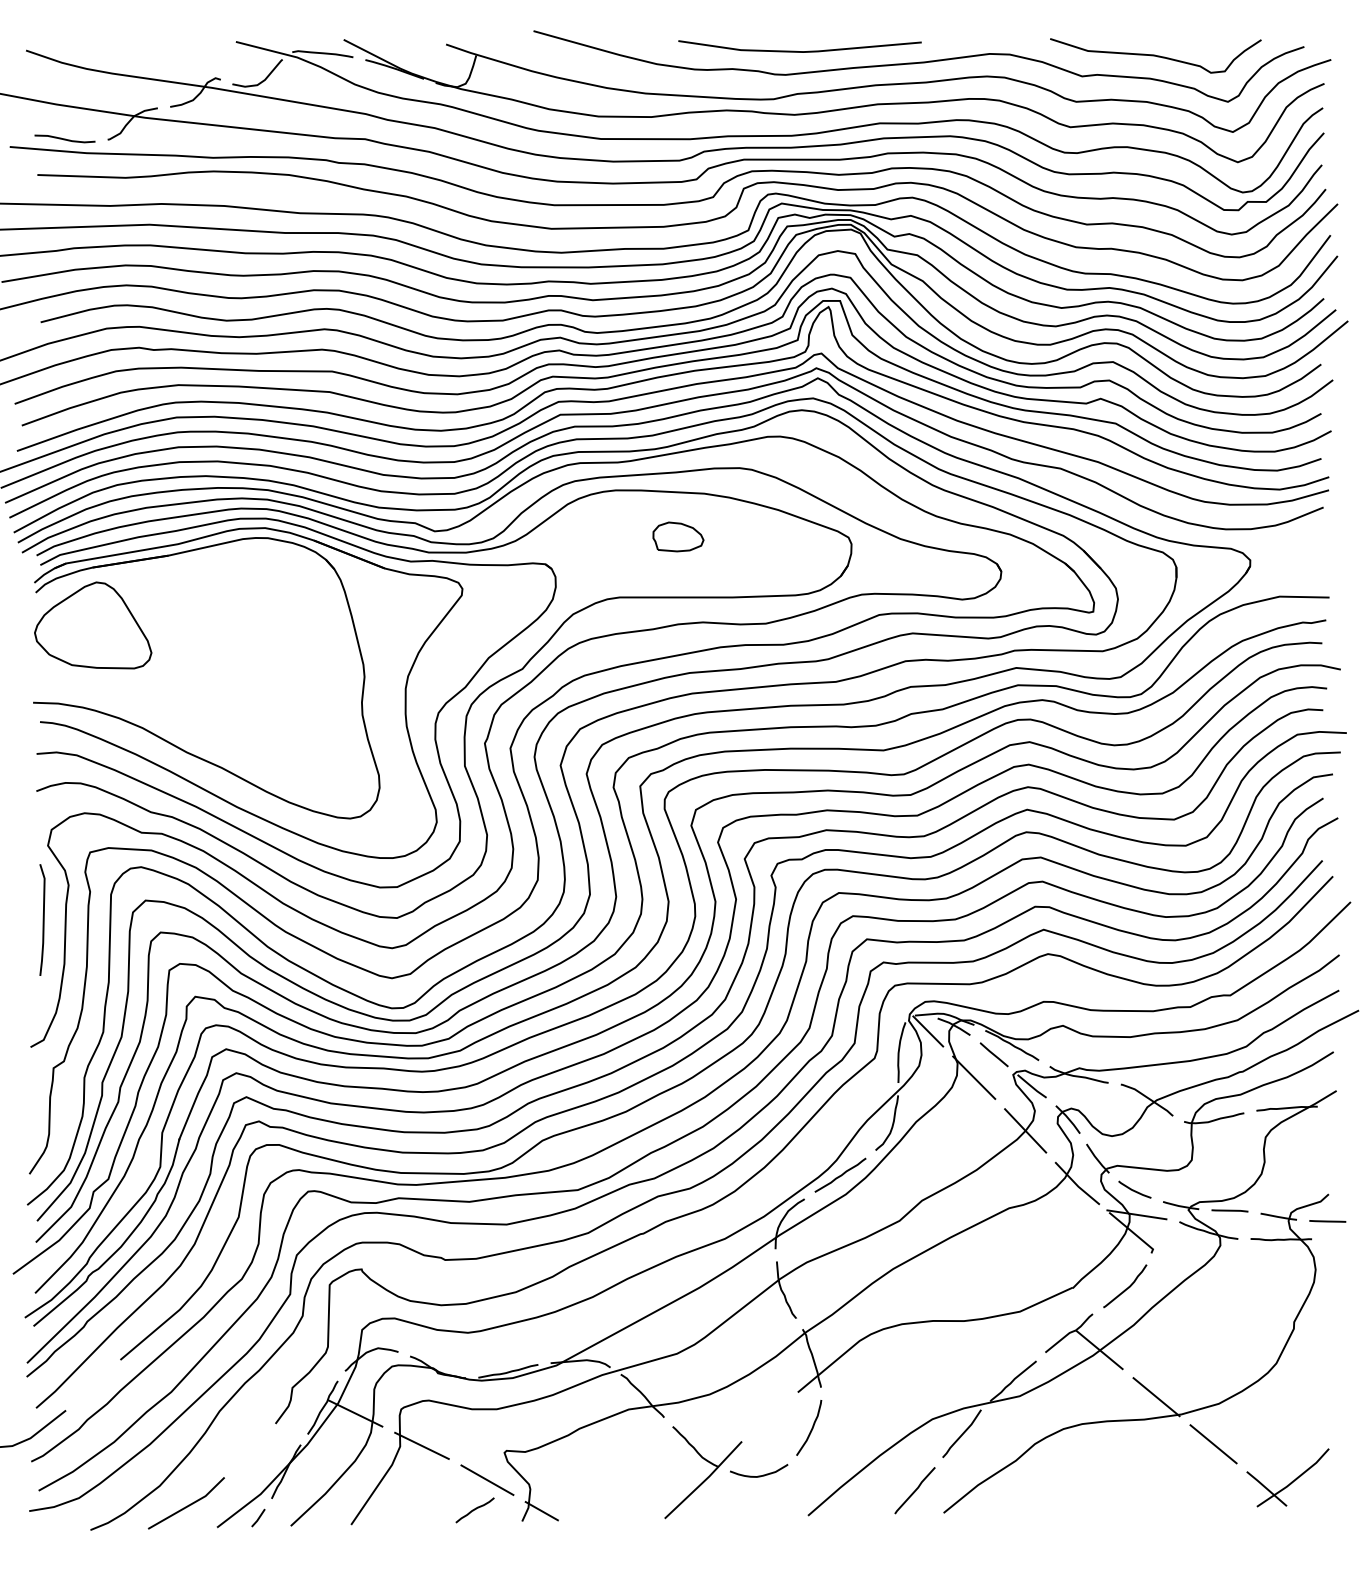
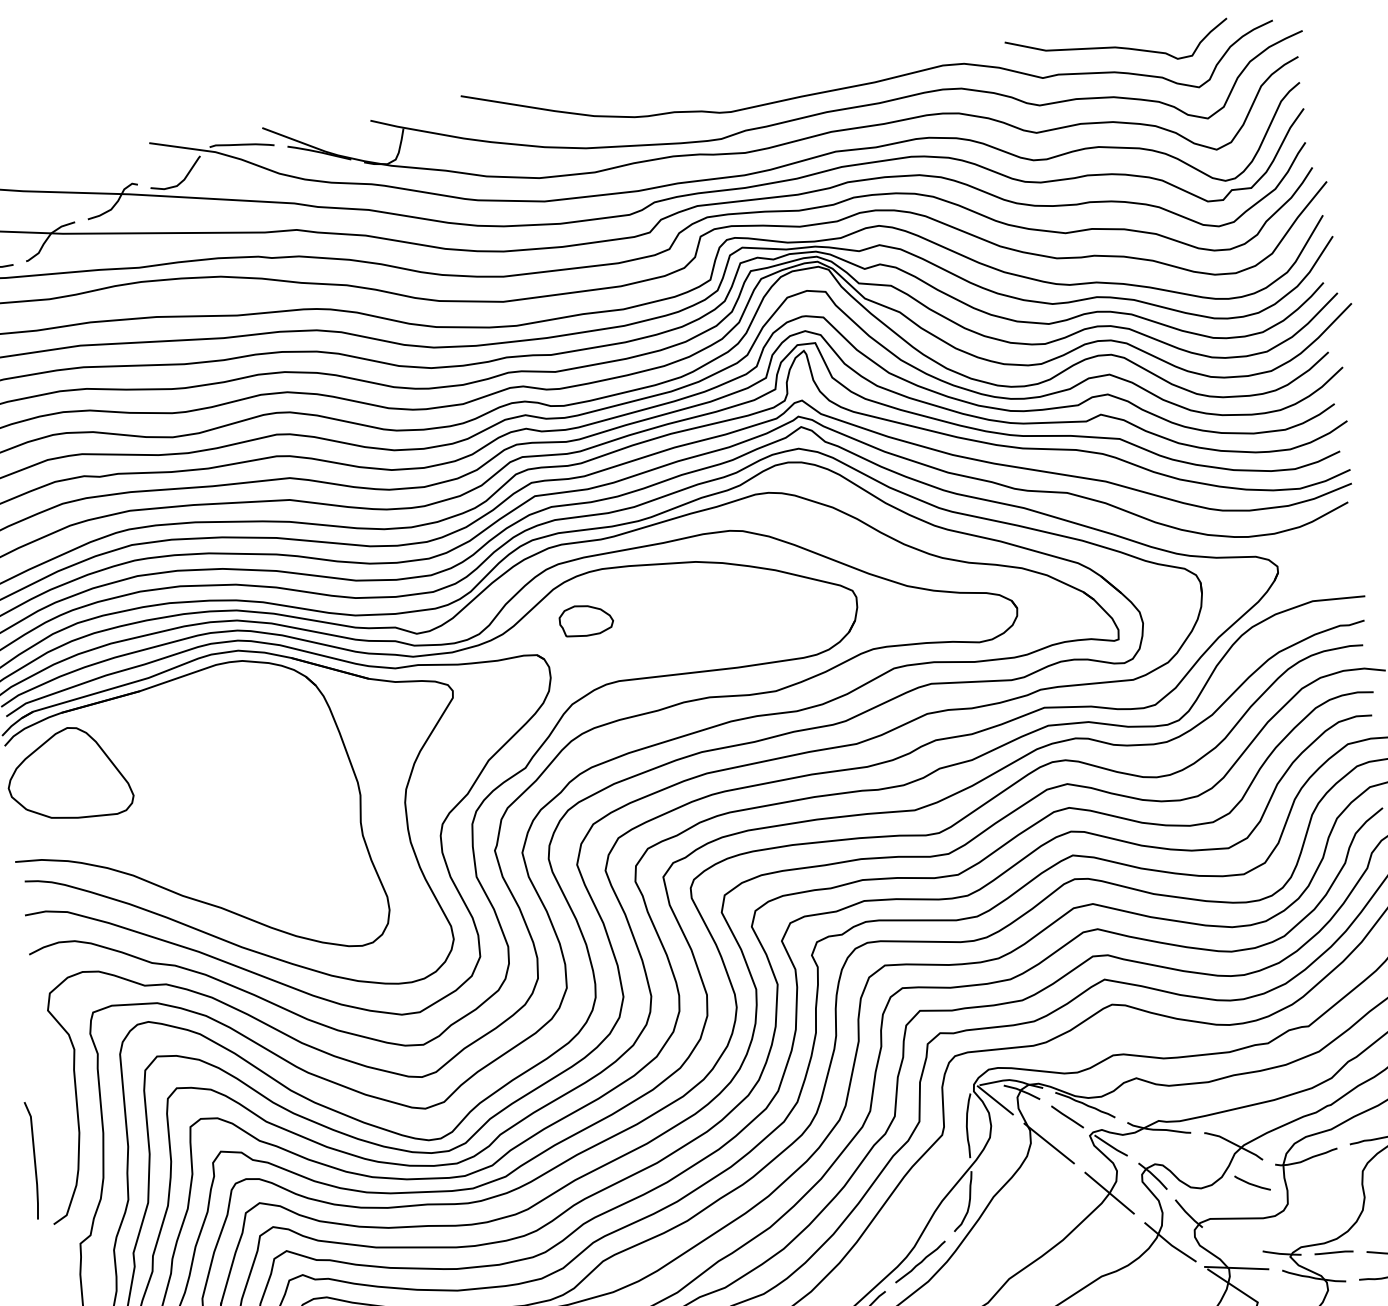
line: (799, 51) -> (742, 85), removed
part: (678, 536) -> (586, 619), moved
line: (42, 919) -> (33, 1159), moved
line: (1133, 1189) -> (1251, 1183), moved

